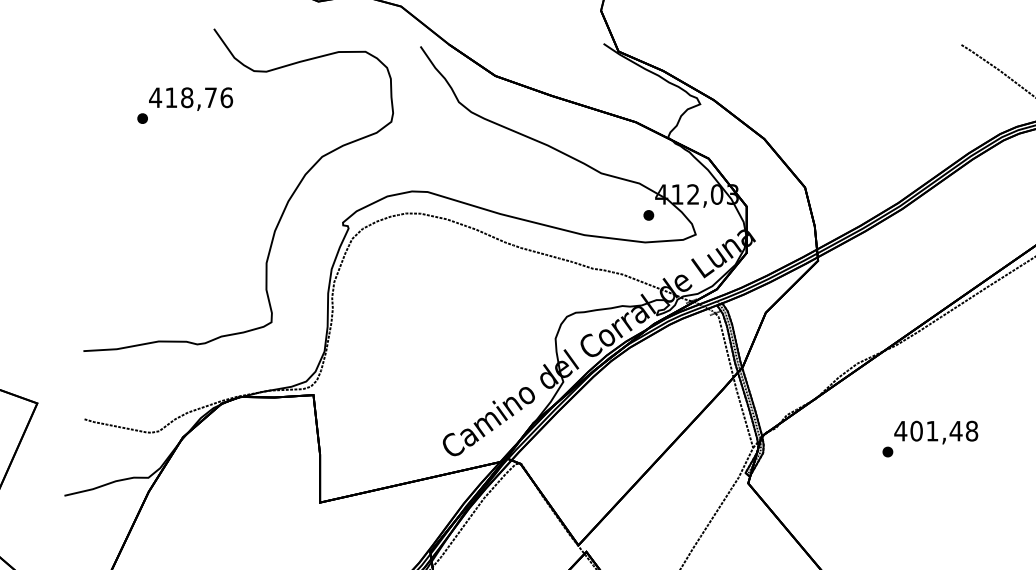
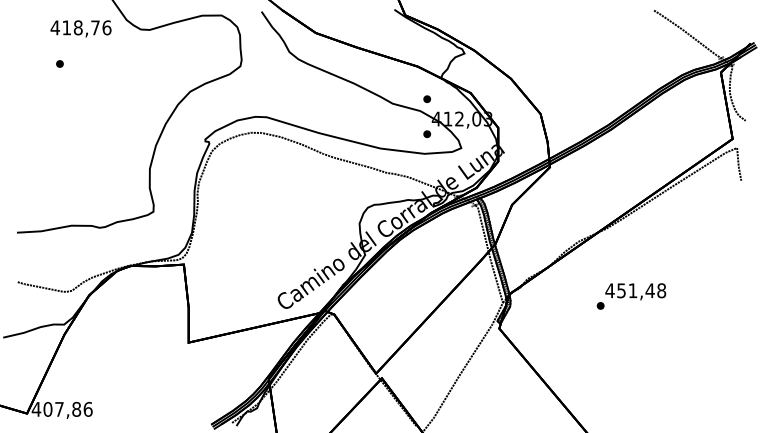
text: (190, 98) -> (80, 28), moved
part: (649, 167) -> (427, 99), added
text: (916, 430) -> (621, 290), 401,48 -> 451,48

